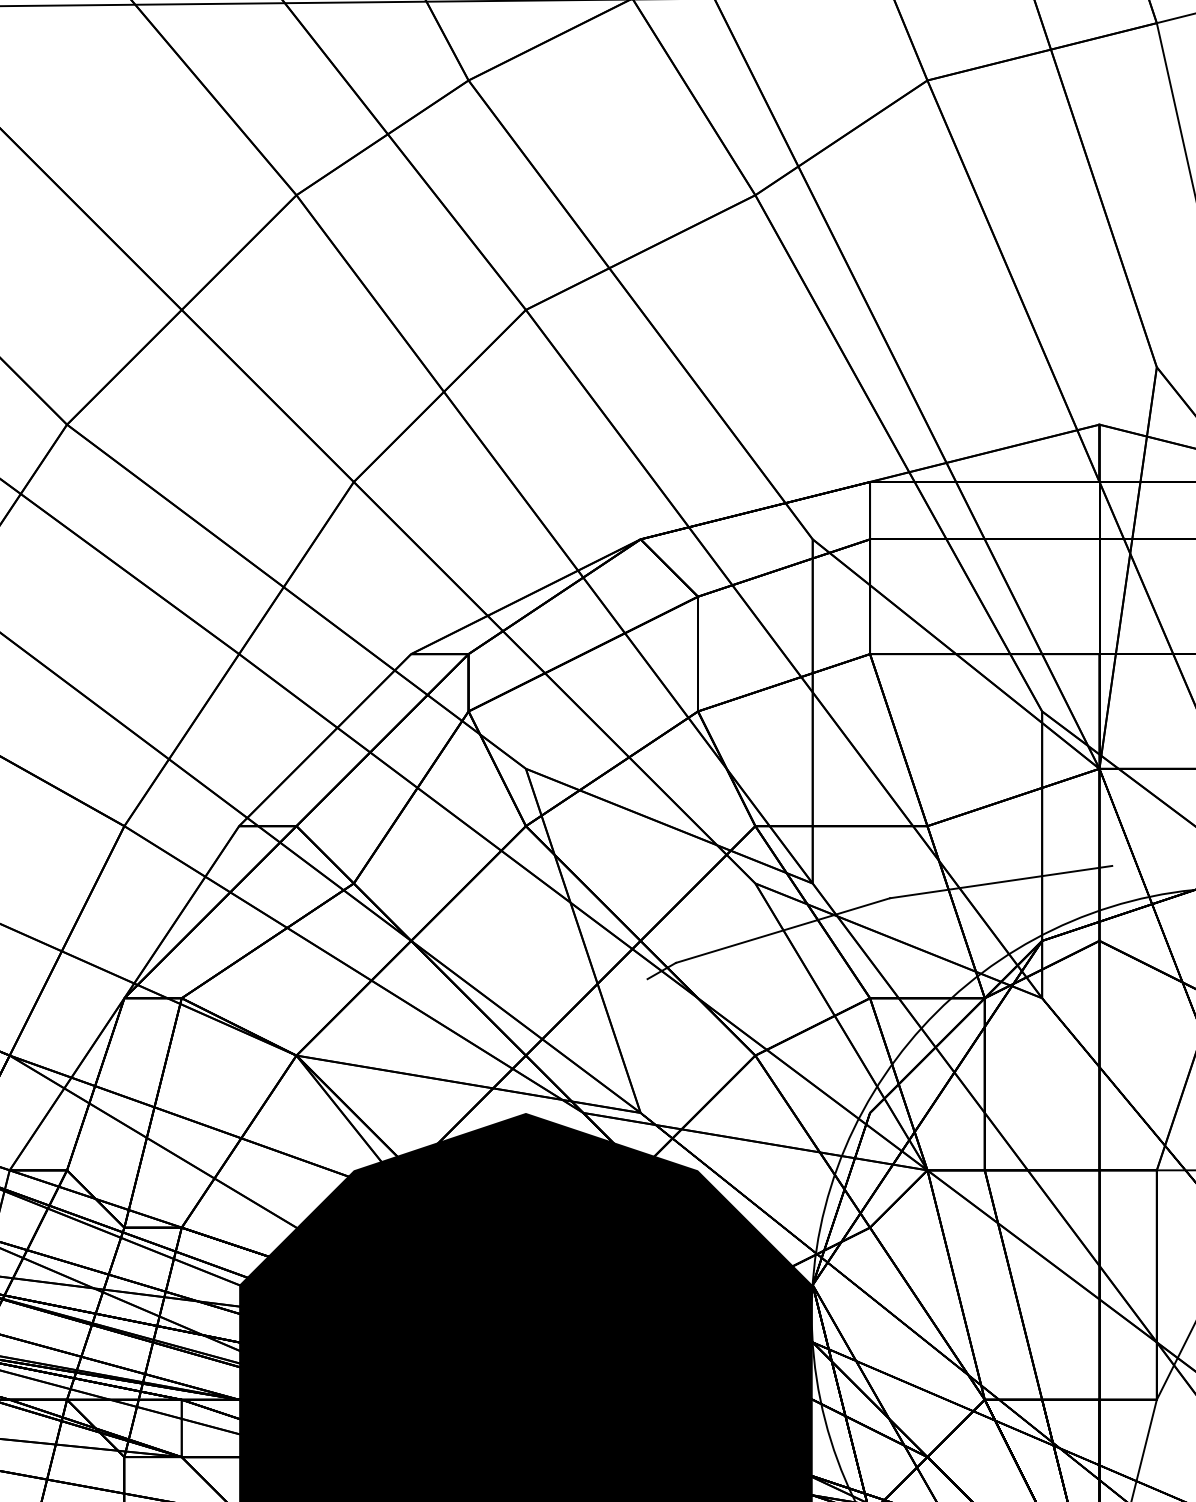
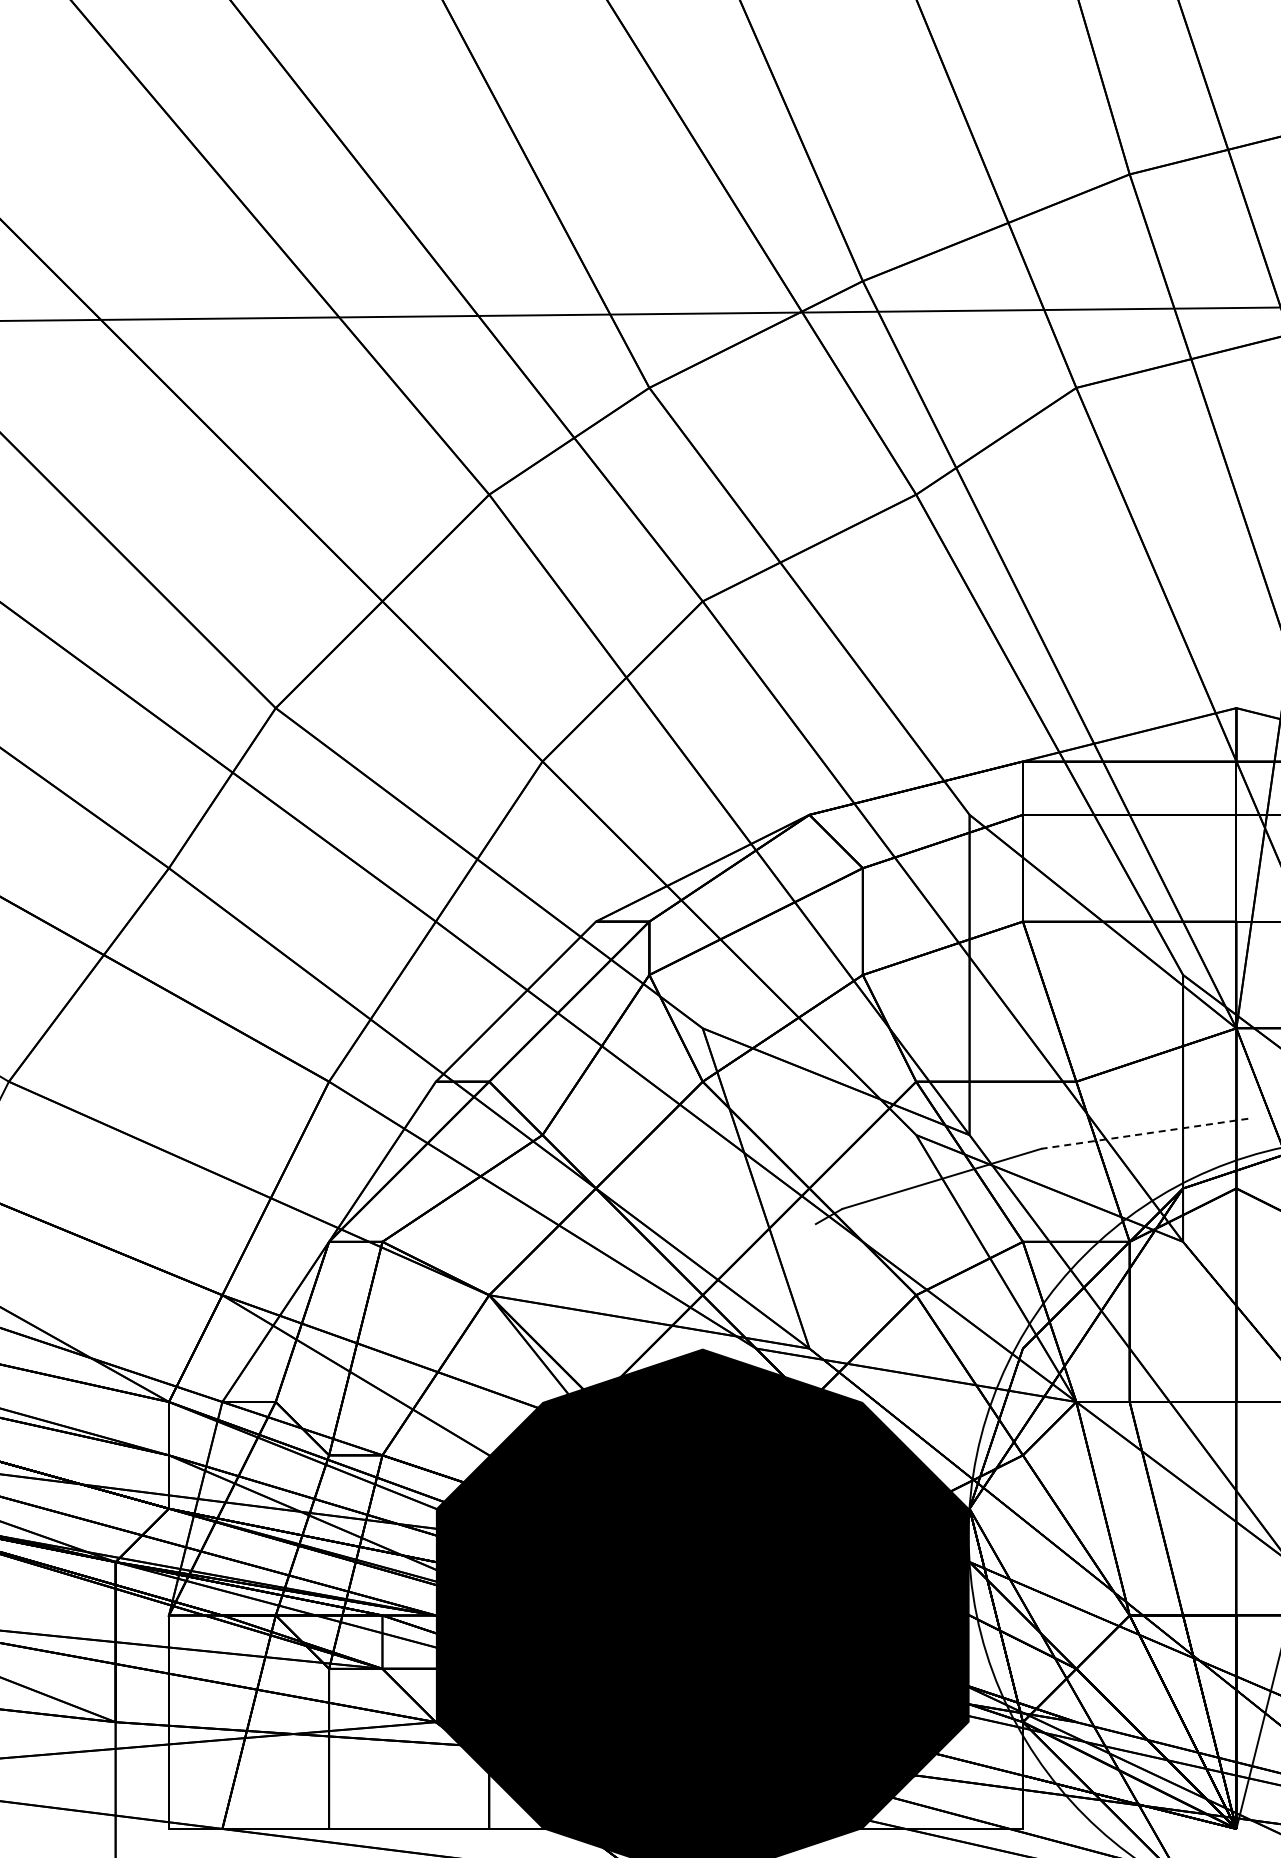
line: (1000, 881) -> (1144, 1133), solid -> dashed

